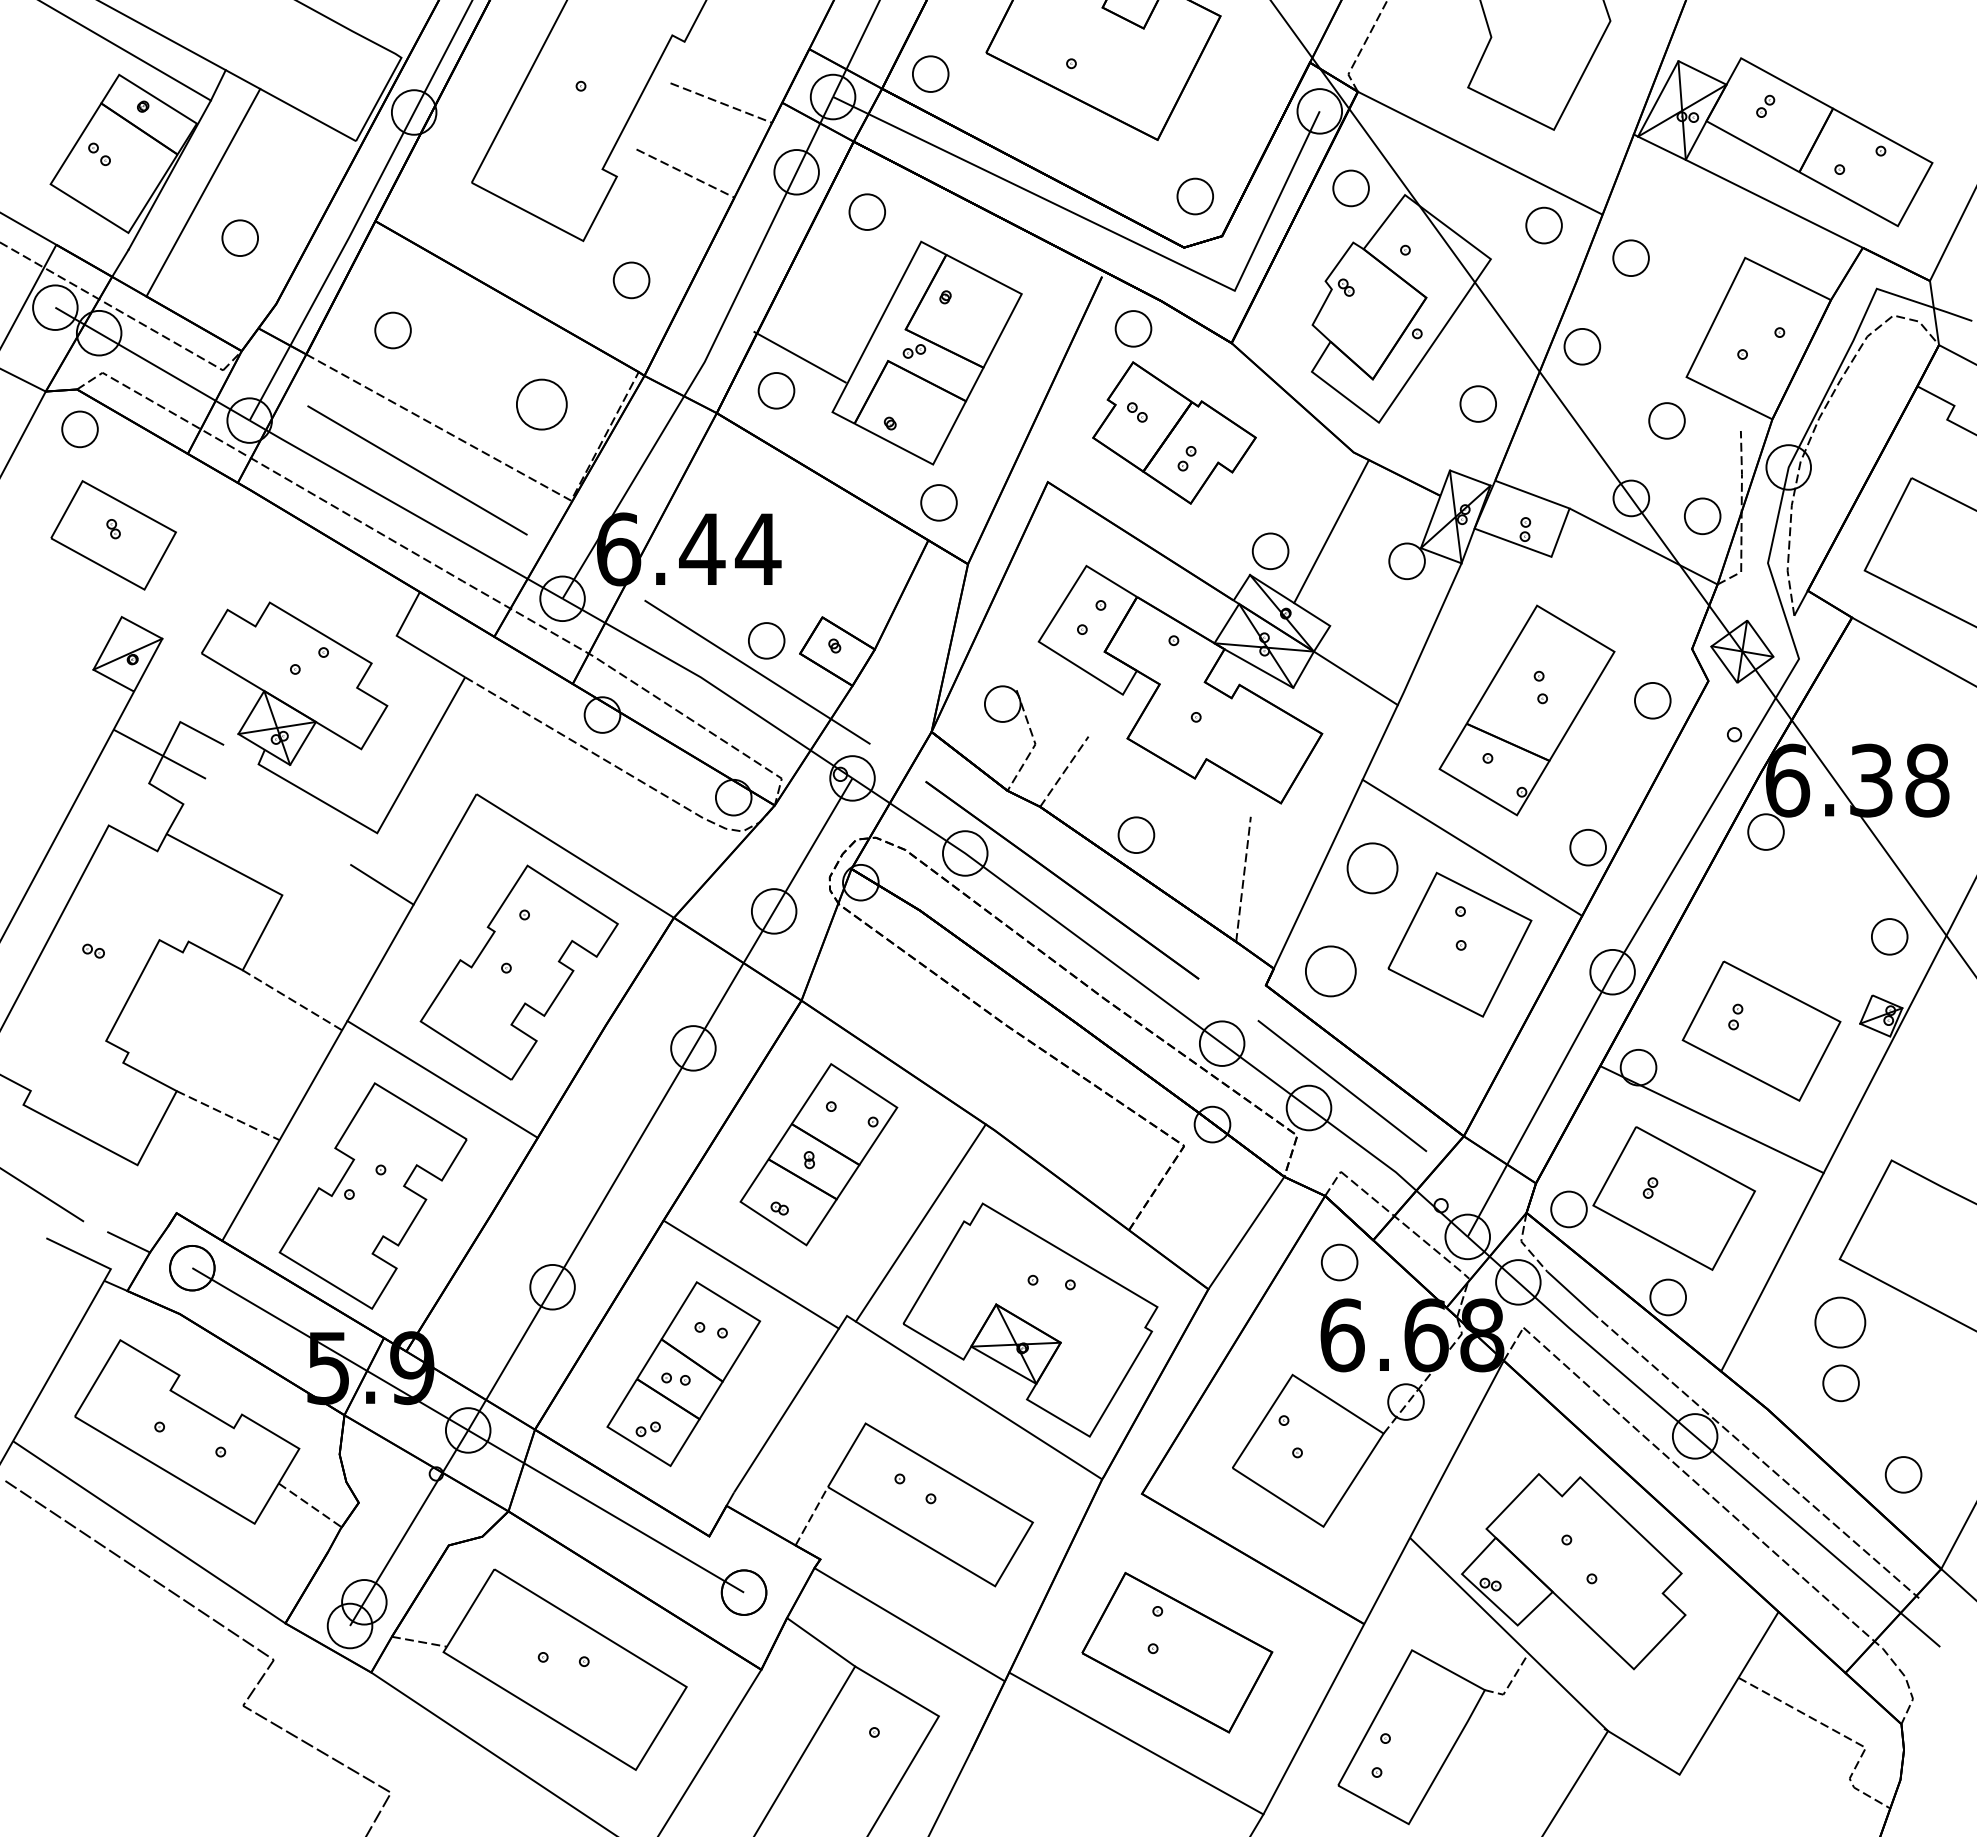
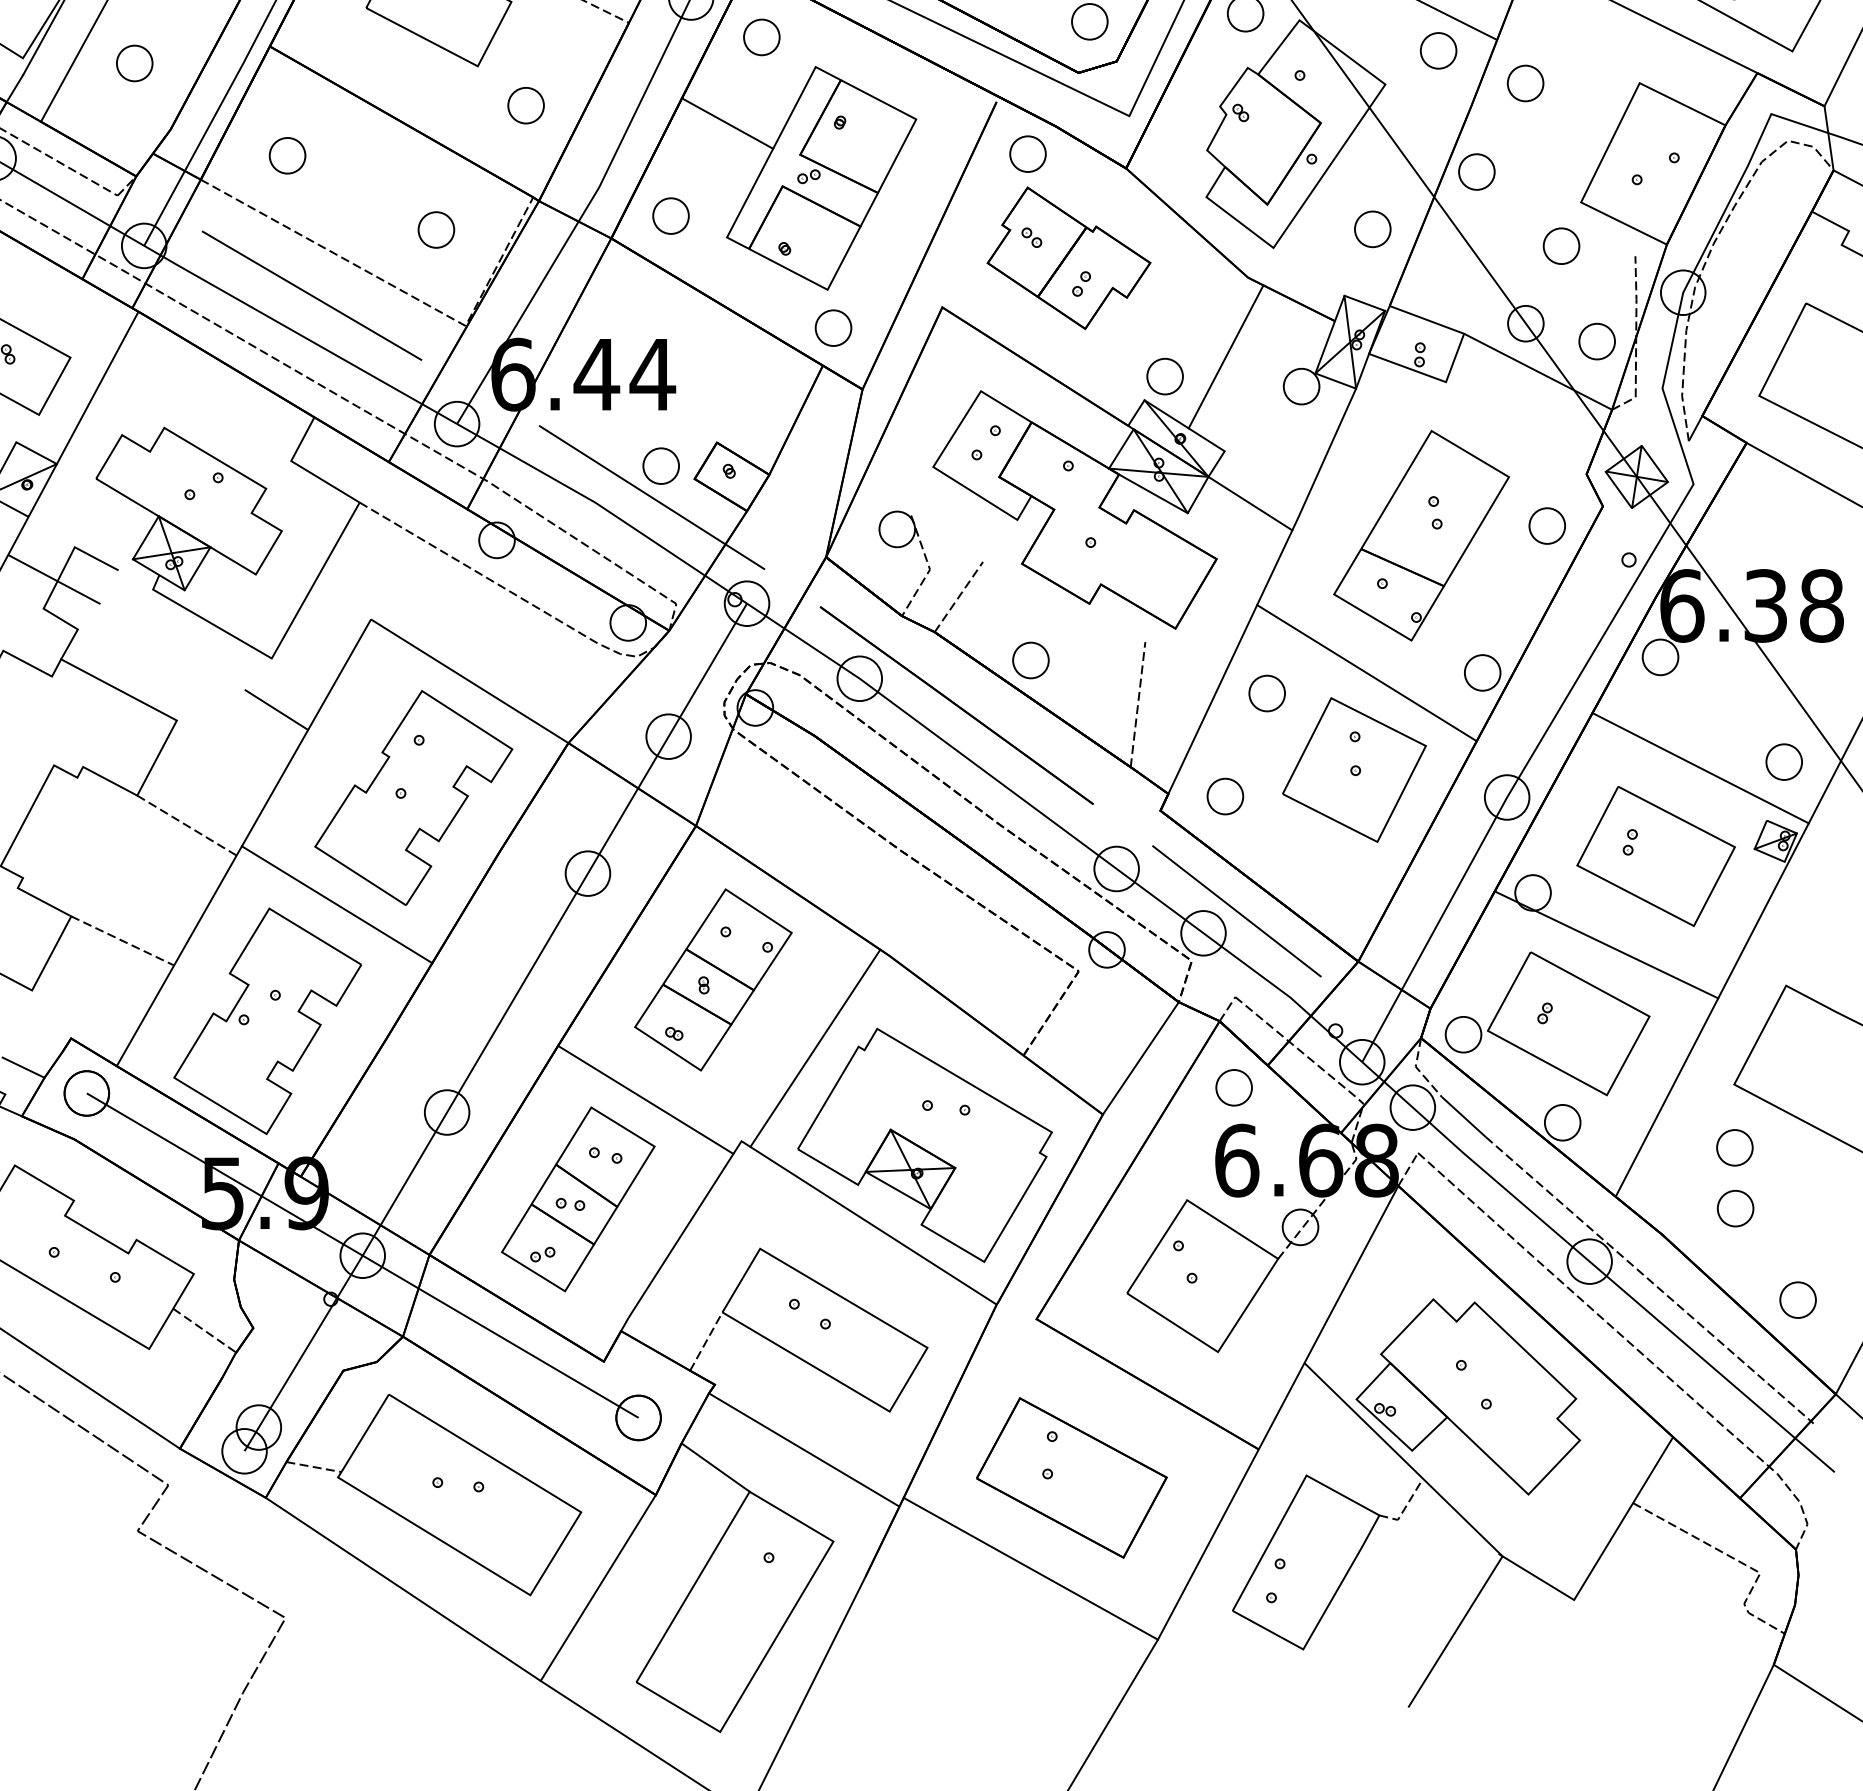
line: (799, 357) -> (727, 123), moved
part: (541, 404) -> (436, 229), size x0.71
line: (203, 562) -> (98, 387), added
part: (1372, 867) -> (1267, 692), size x0.71
line: (1806, 942) -> (1701, 767), added
part: (1330, 970) -> (1225, 795), size x0.71
part: (1840, 1322) -> (1735, 1147), size x0.71

